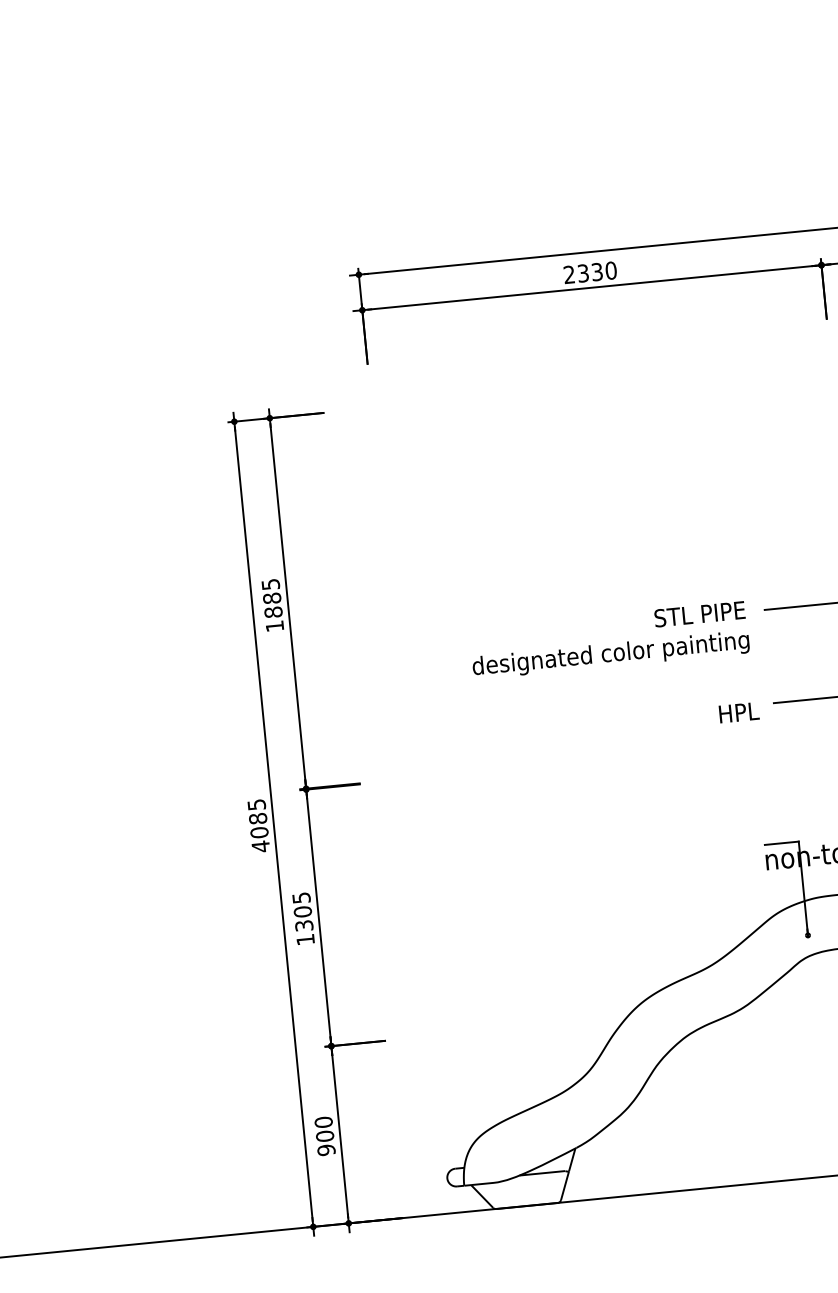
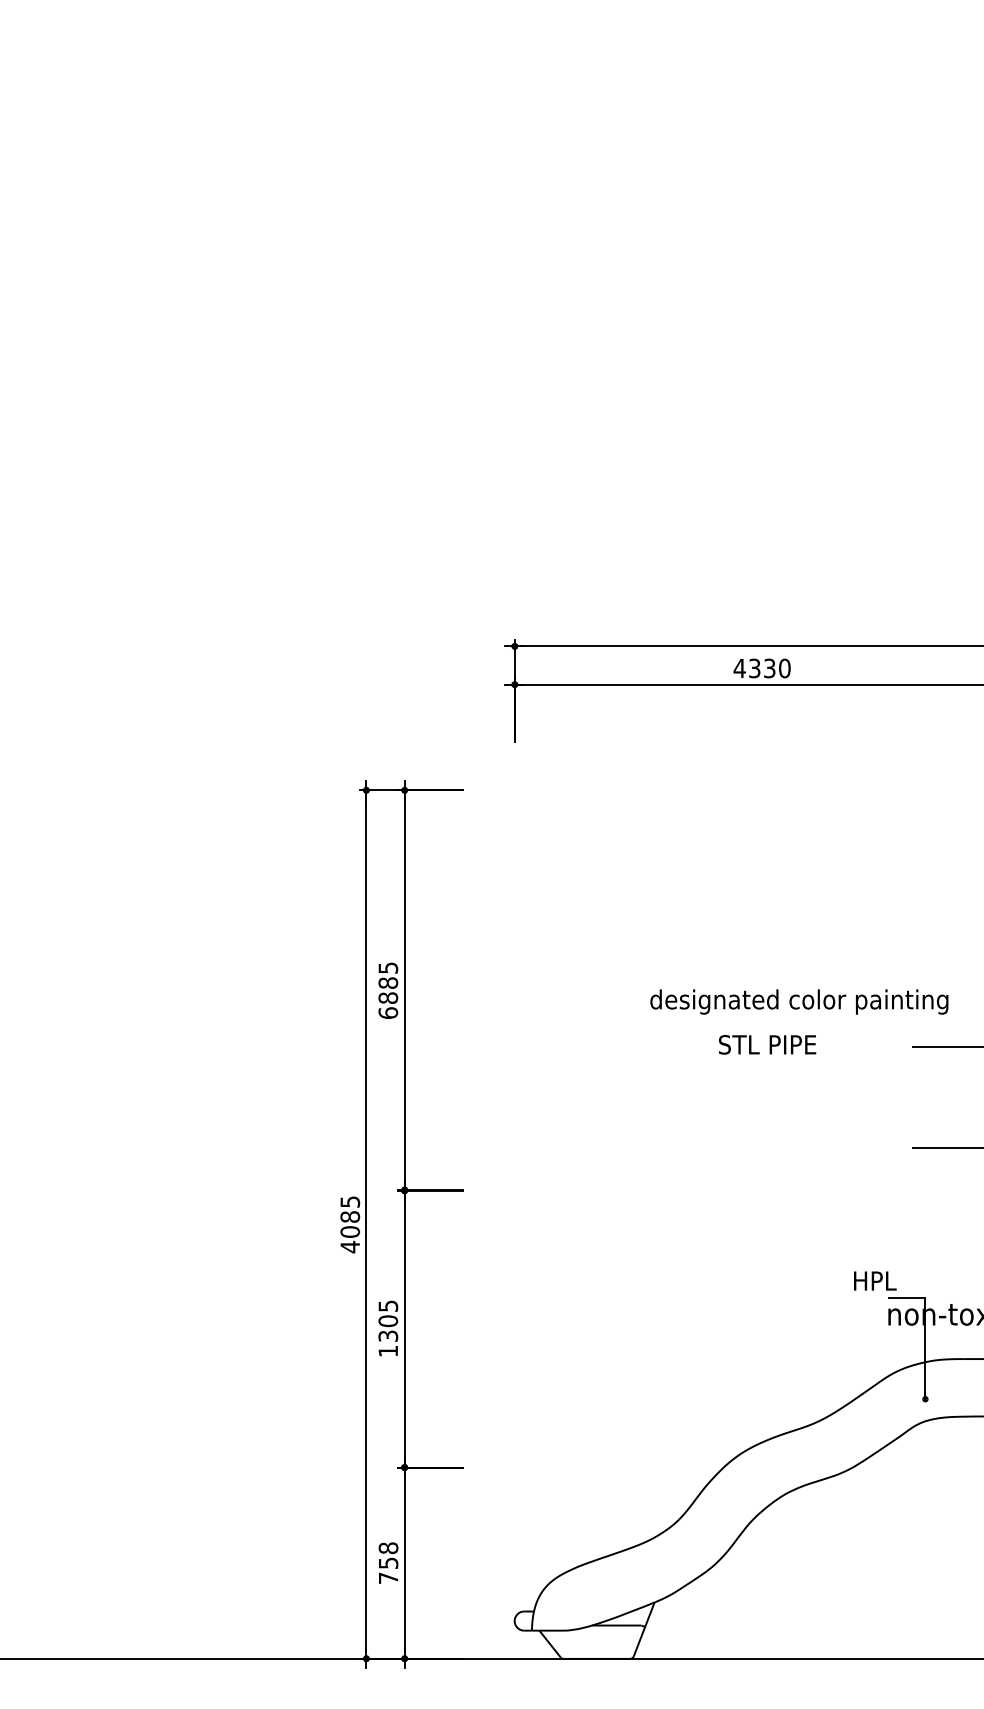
text: (569, 273) -> (739, 667), 2330 -> 4330
text: (699, 613) -> (767, 1044), moved
text: (275, 625) -> (388, 1012), 1885 -> 6885
text: (611, 654) -> (799, 1001), moved
text: (739, 712) -> (875, 1280), moved
text: (325, 1136) -> (388, 1563), 900 -> 758

